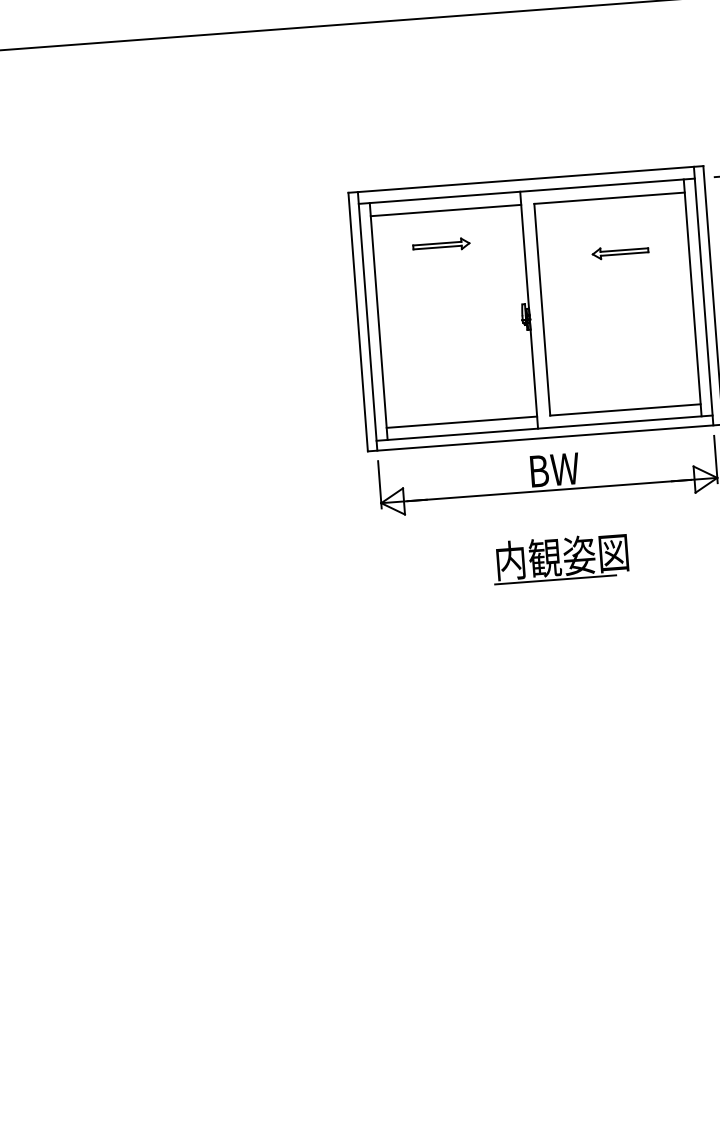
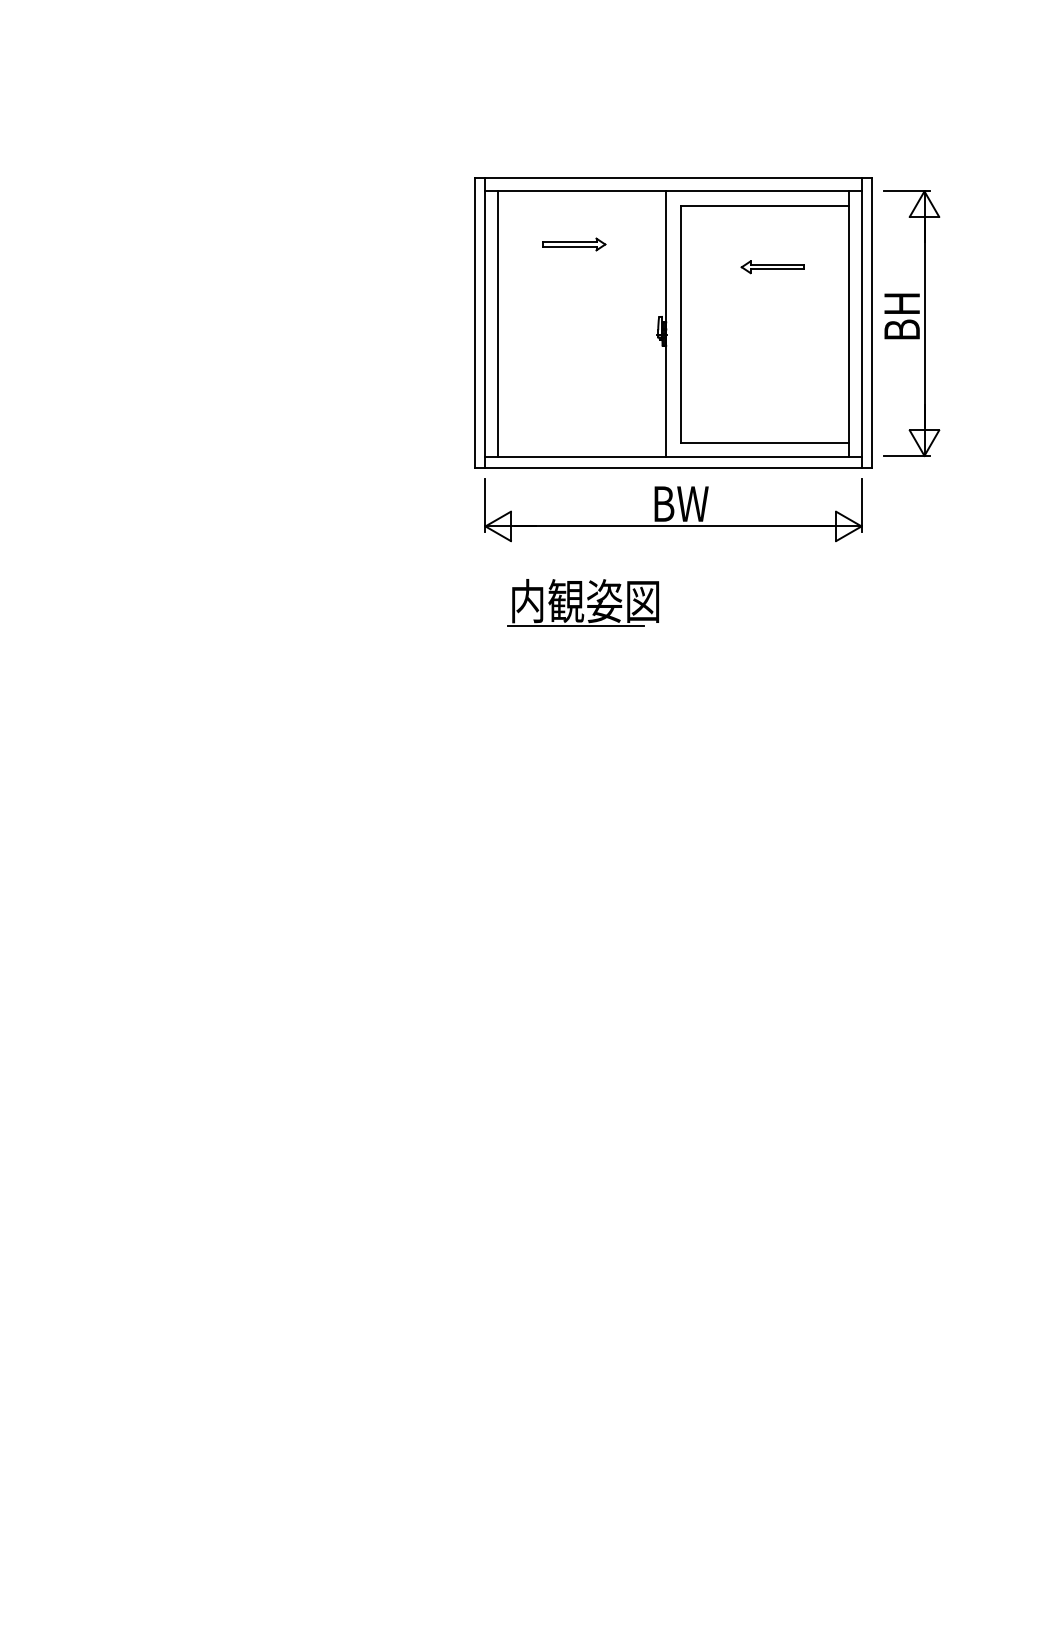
line: (445, 210) -> (581, 206), removed
line: (461, 422) -> (581, 443), removed
part: (559, 558) -> (582, 602), moved

